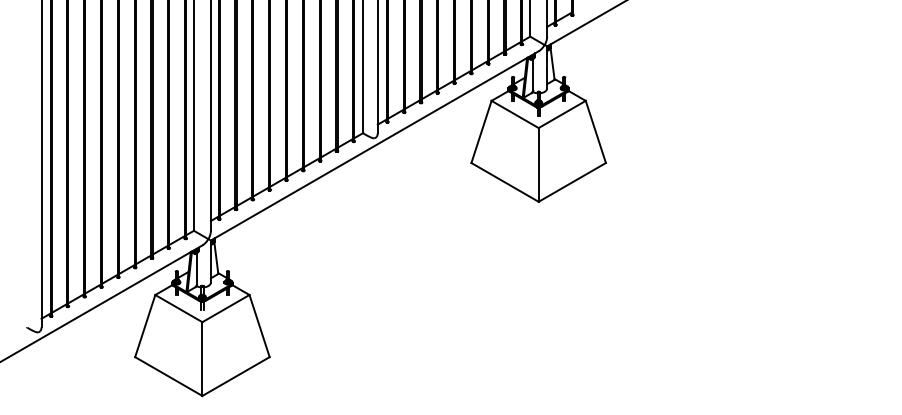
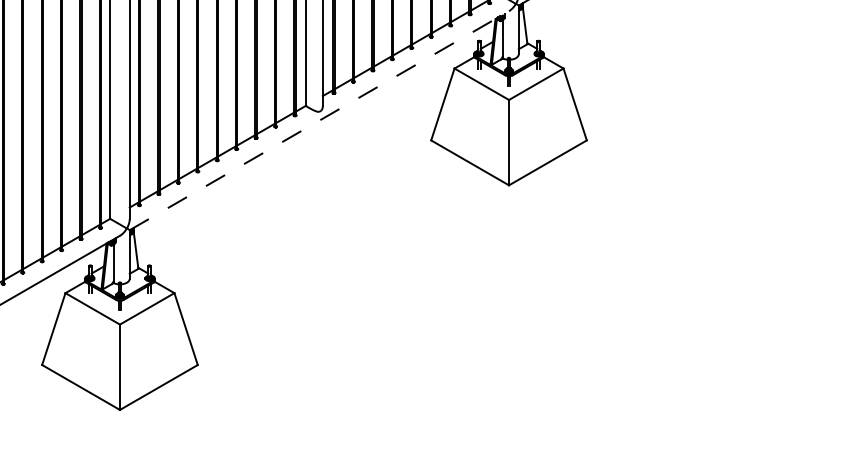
line: (375, 145) -> (320, 120), solid -> dashed

